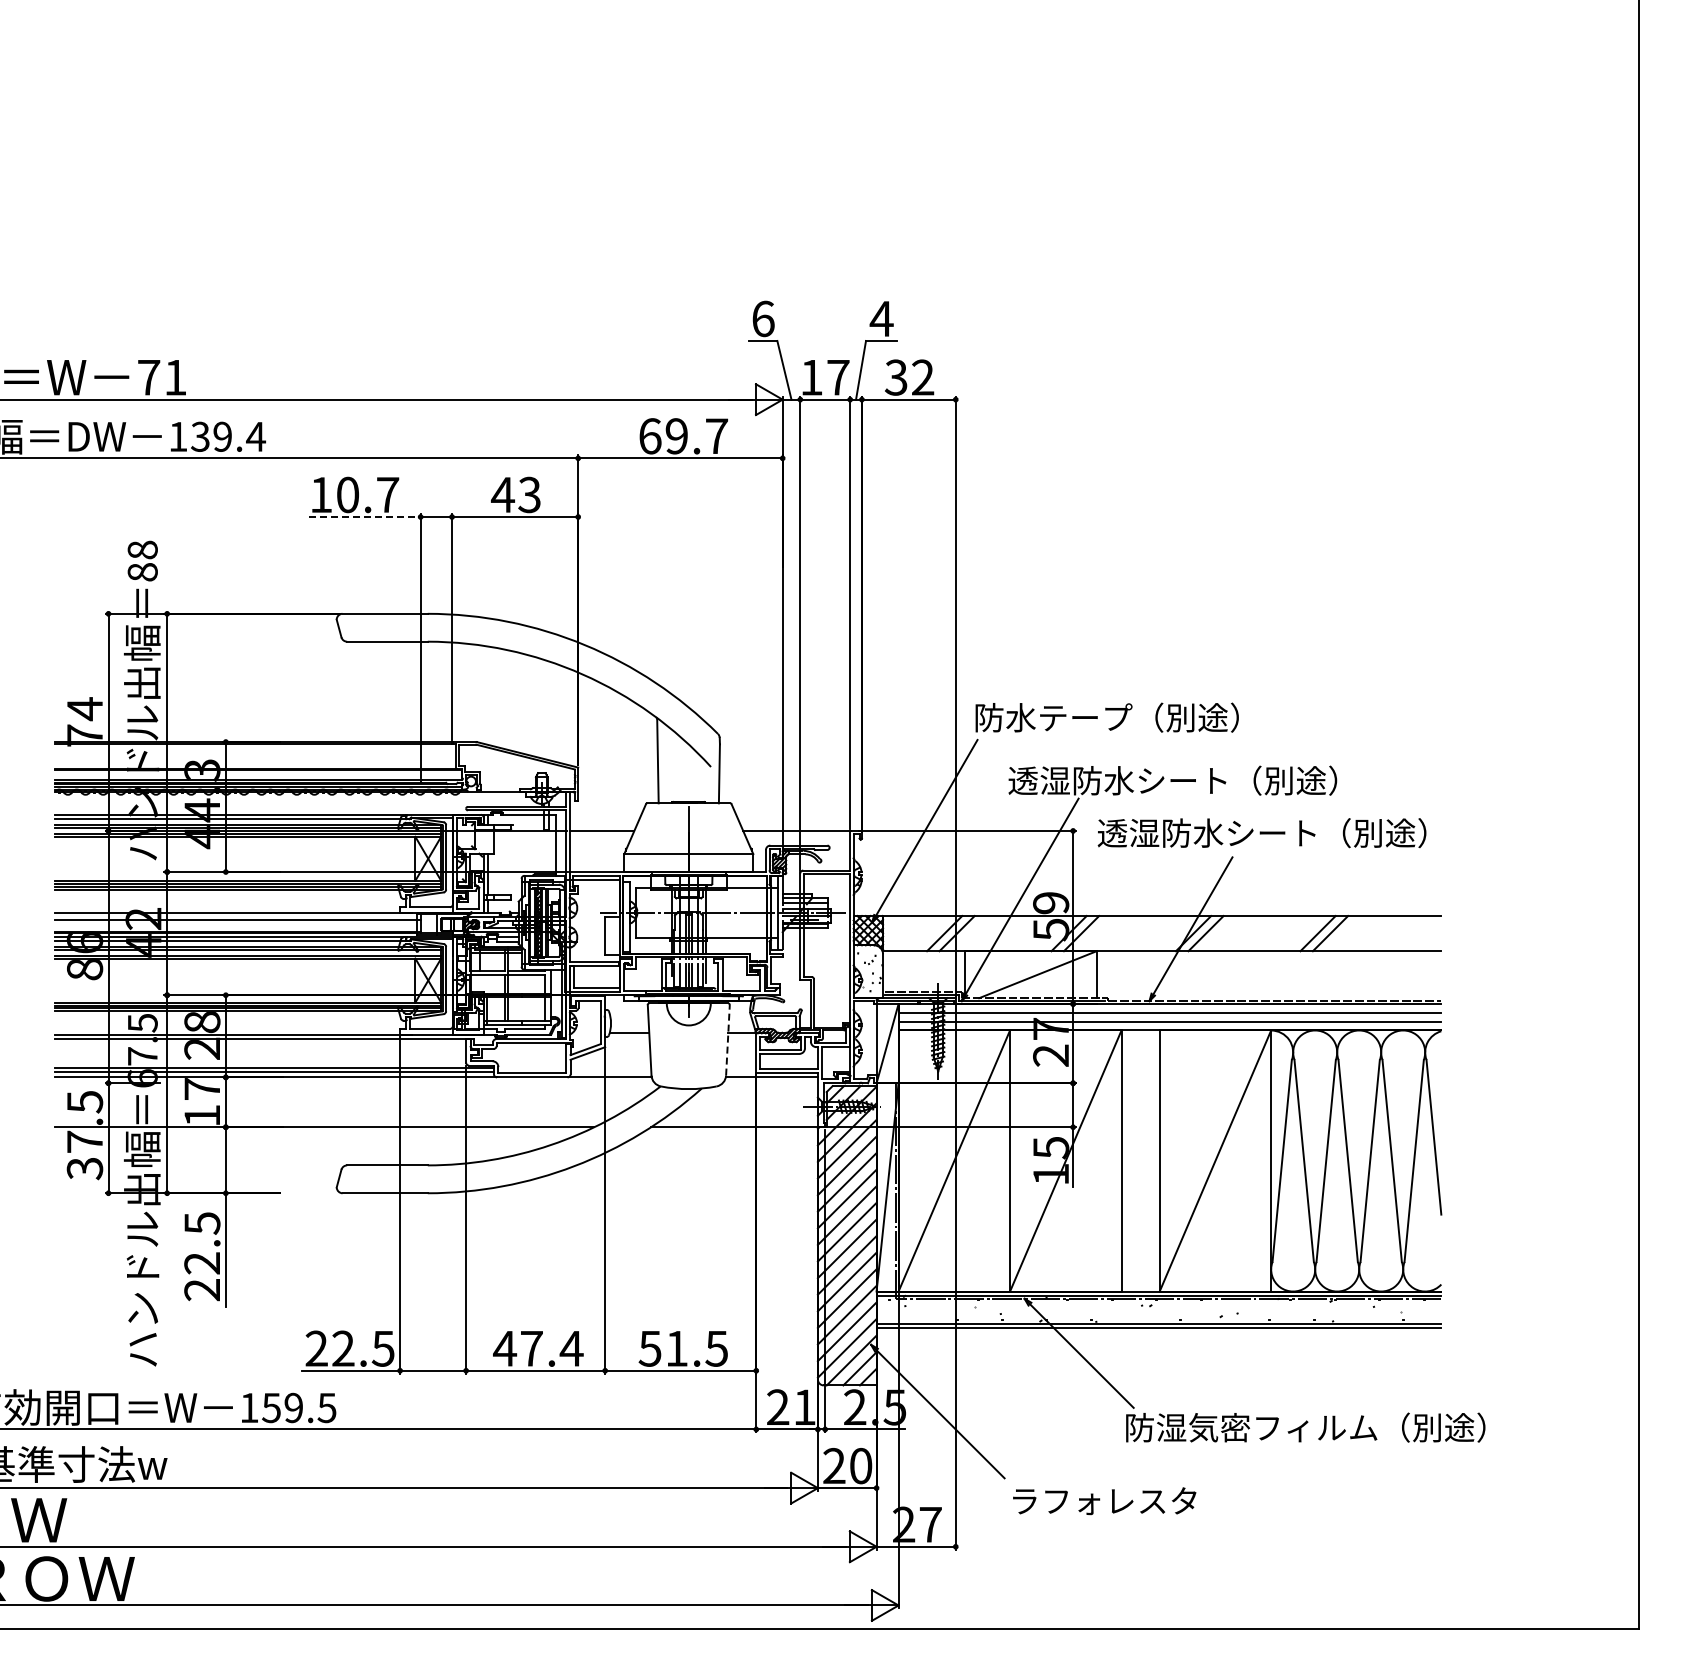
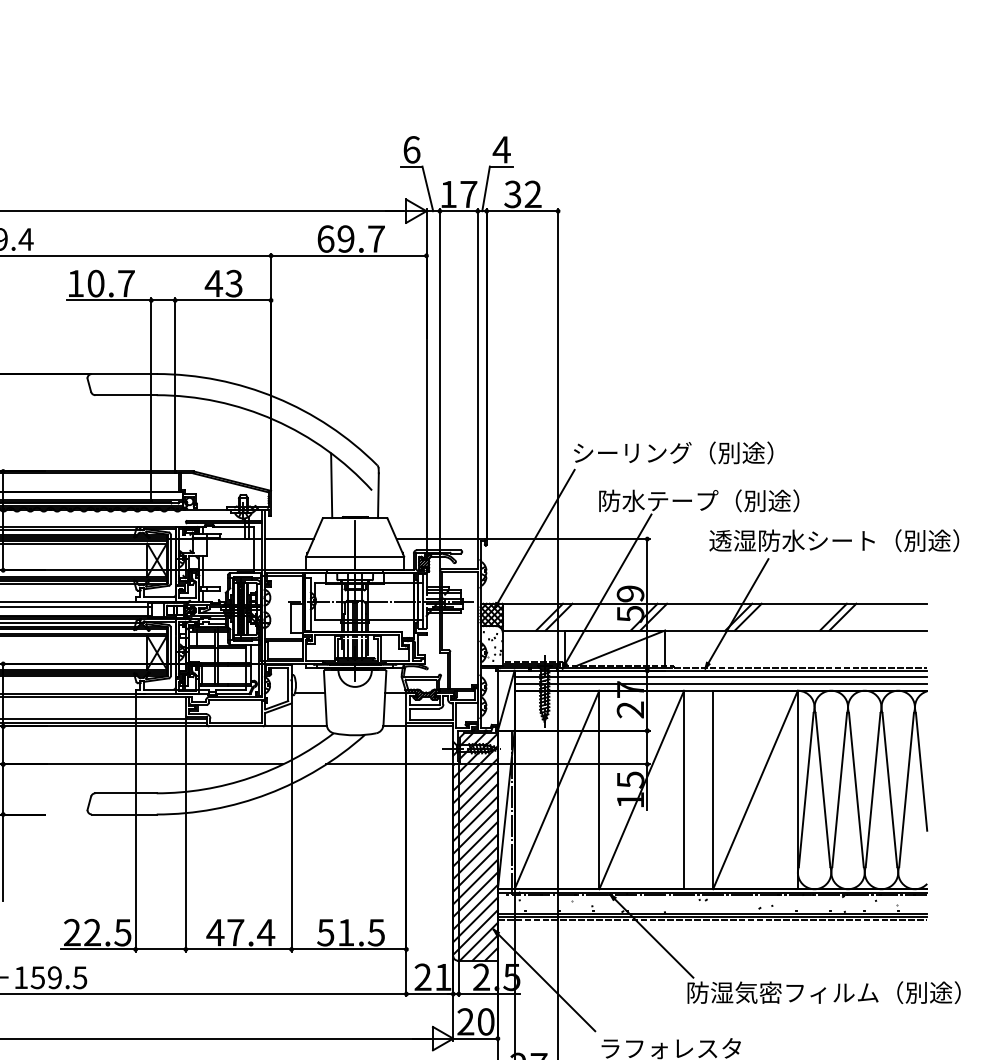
line: (364, 517) -> (108, 300), dashed -> solid
text: (1053, 717) -> (632, 452), 防水テープ（別途） -> シーリング（別途）
text: (1172, 780) -> (722, 500), 透湿防水シート（別途） -> 防水テープ（別途）
text: (1261, 833) -> (833, 541), moved
line: (727, 1039) -> (384, 697), dashed -> solid
line: (1158, 1332) -> (712, 920), added

